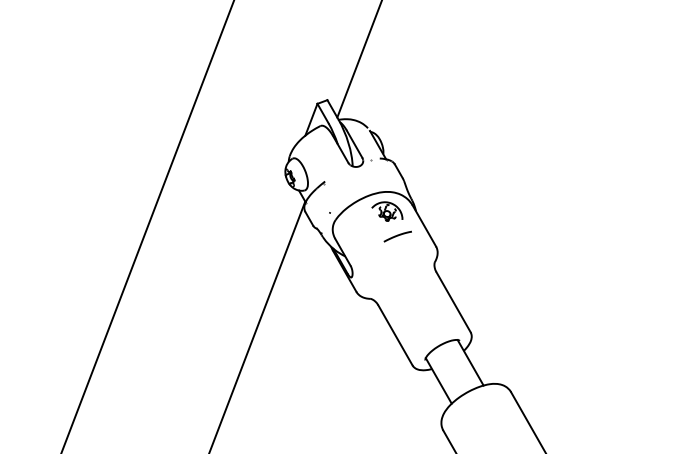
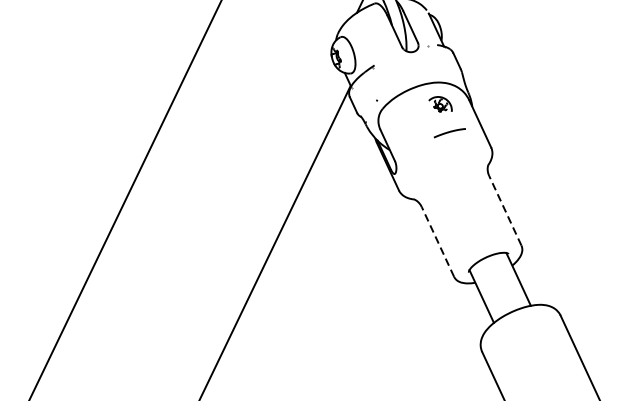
part: (387, 211) -> (440, 104), size x0.7
line: (453, 302) -> (505, 211), solid -> dashed
line: (395, 335) -> (438, 242), solid -> dashed

